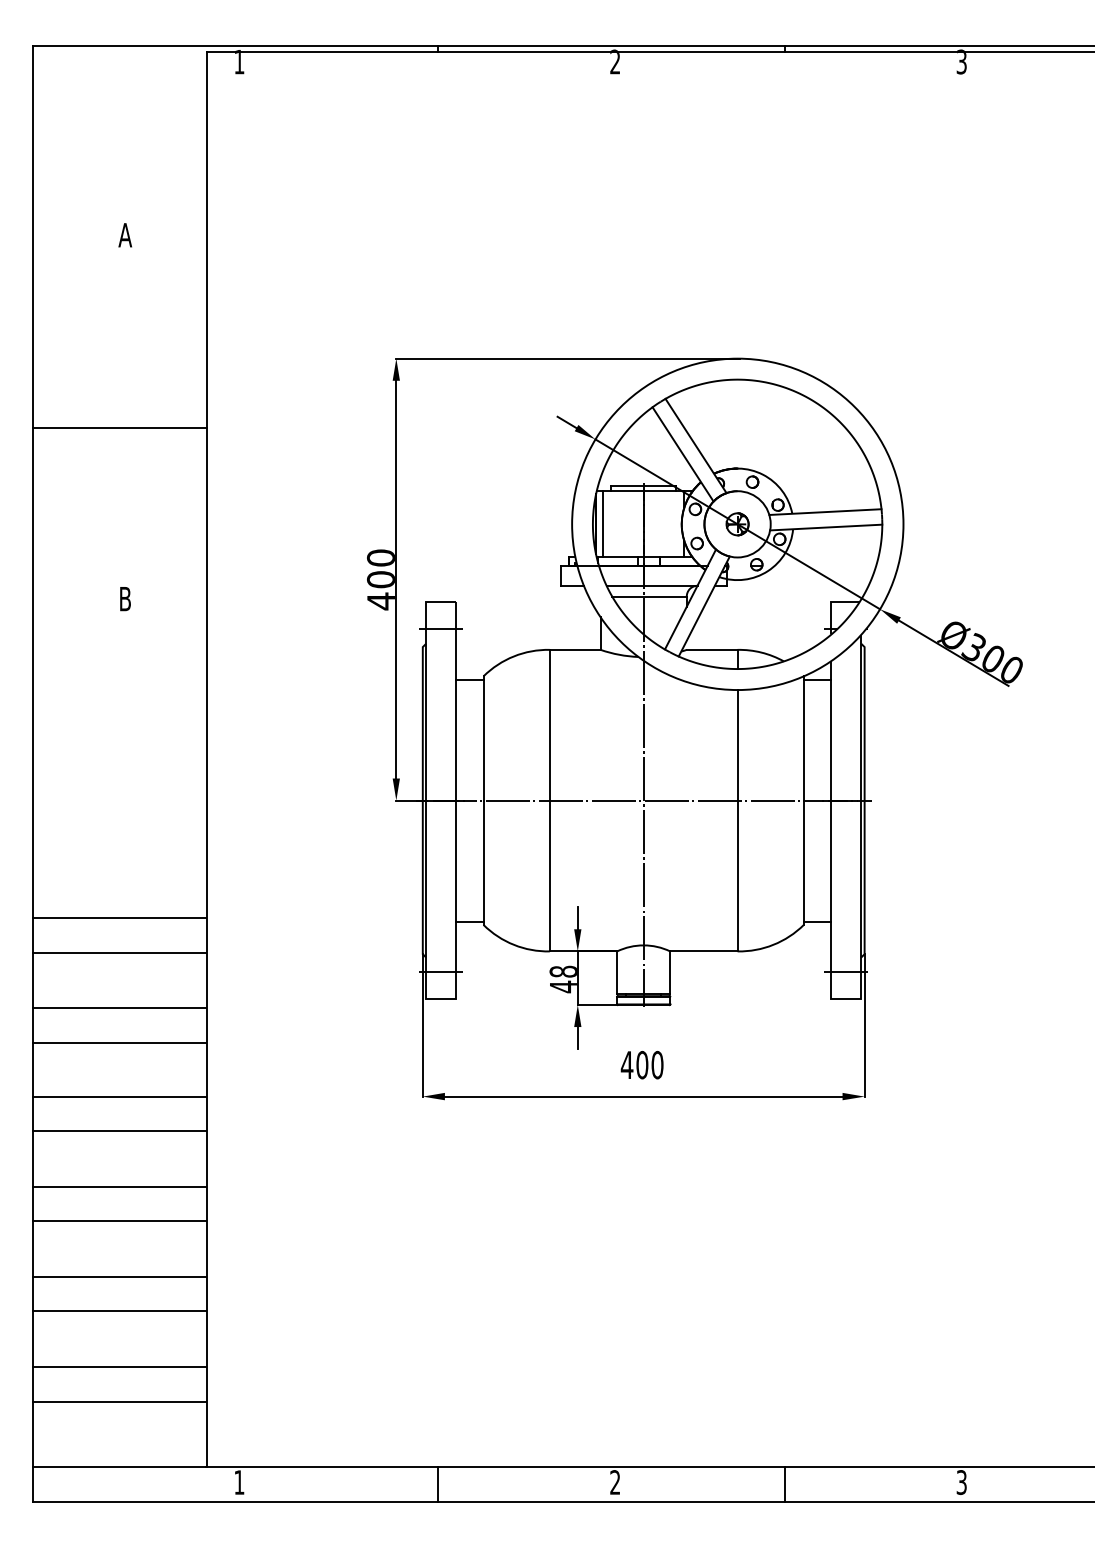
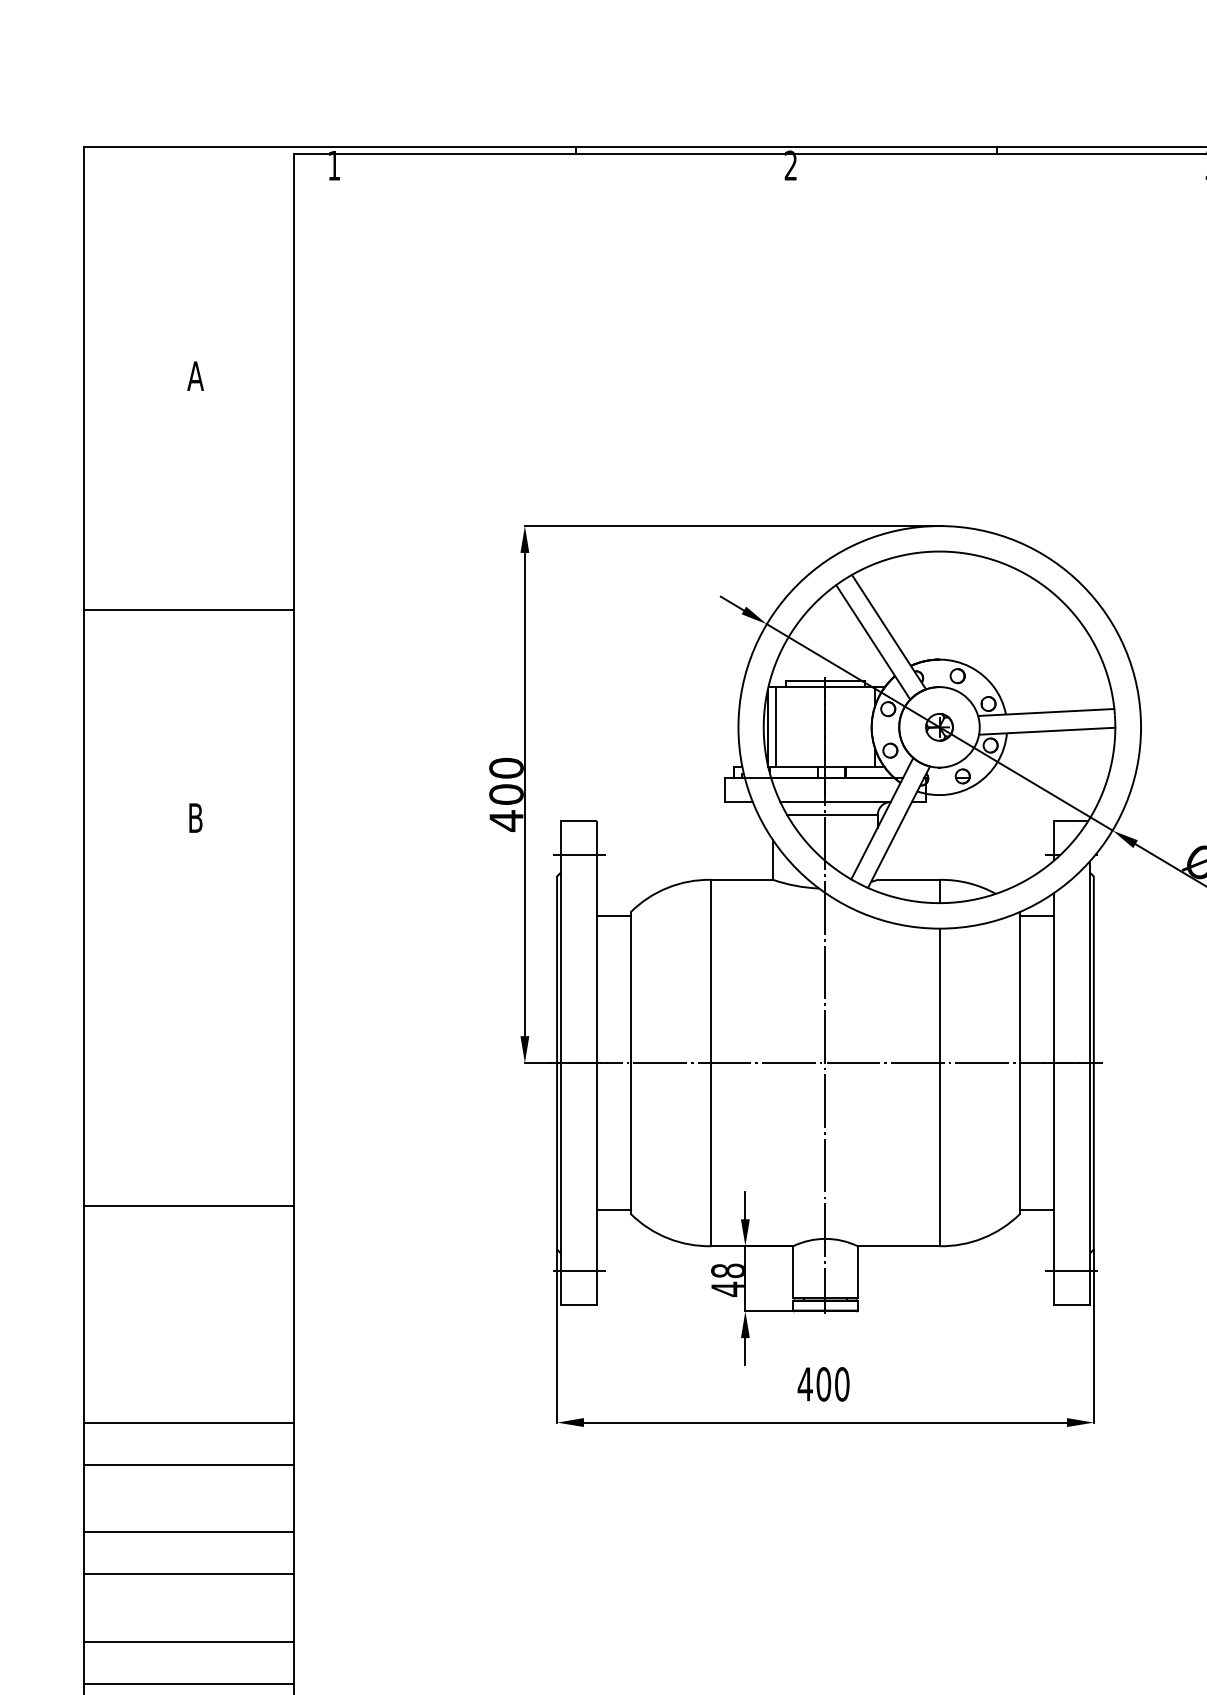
line: (119, 952) -> (188, 1247), removed
line: (119, 1008) -> (188, 1315), removed
line: (119, 1042) -> (188, 1356), removed

